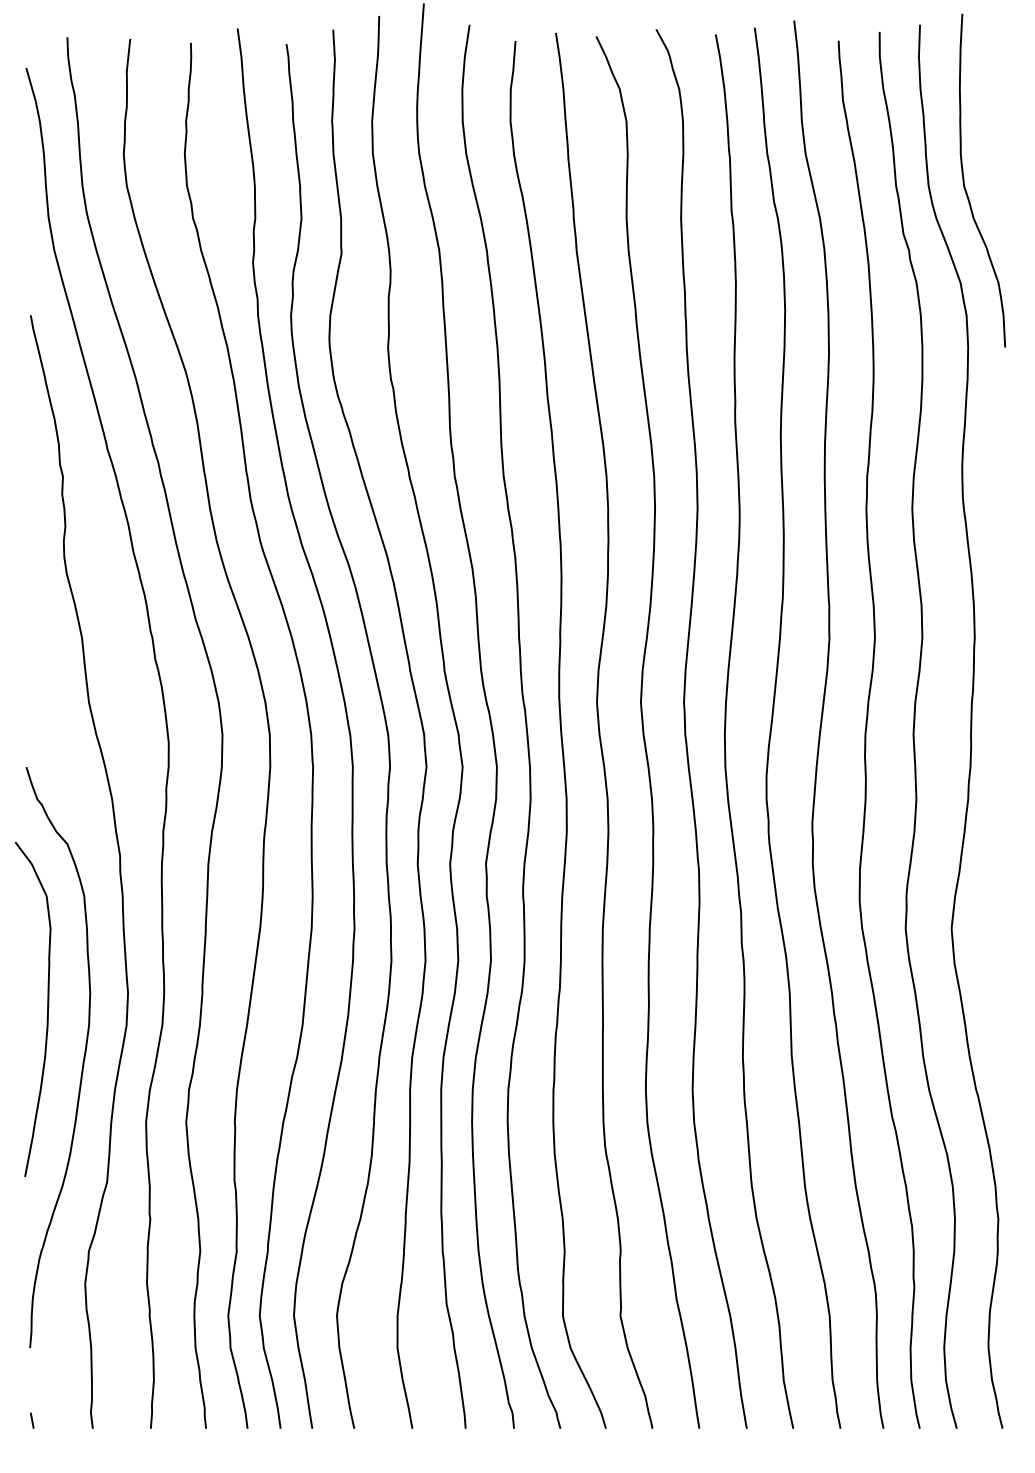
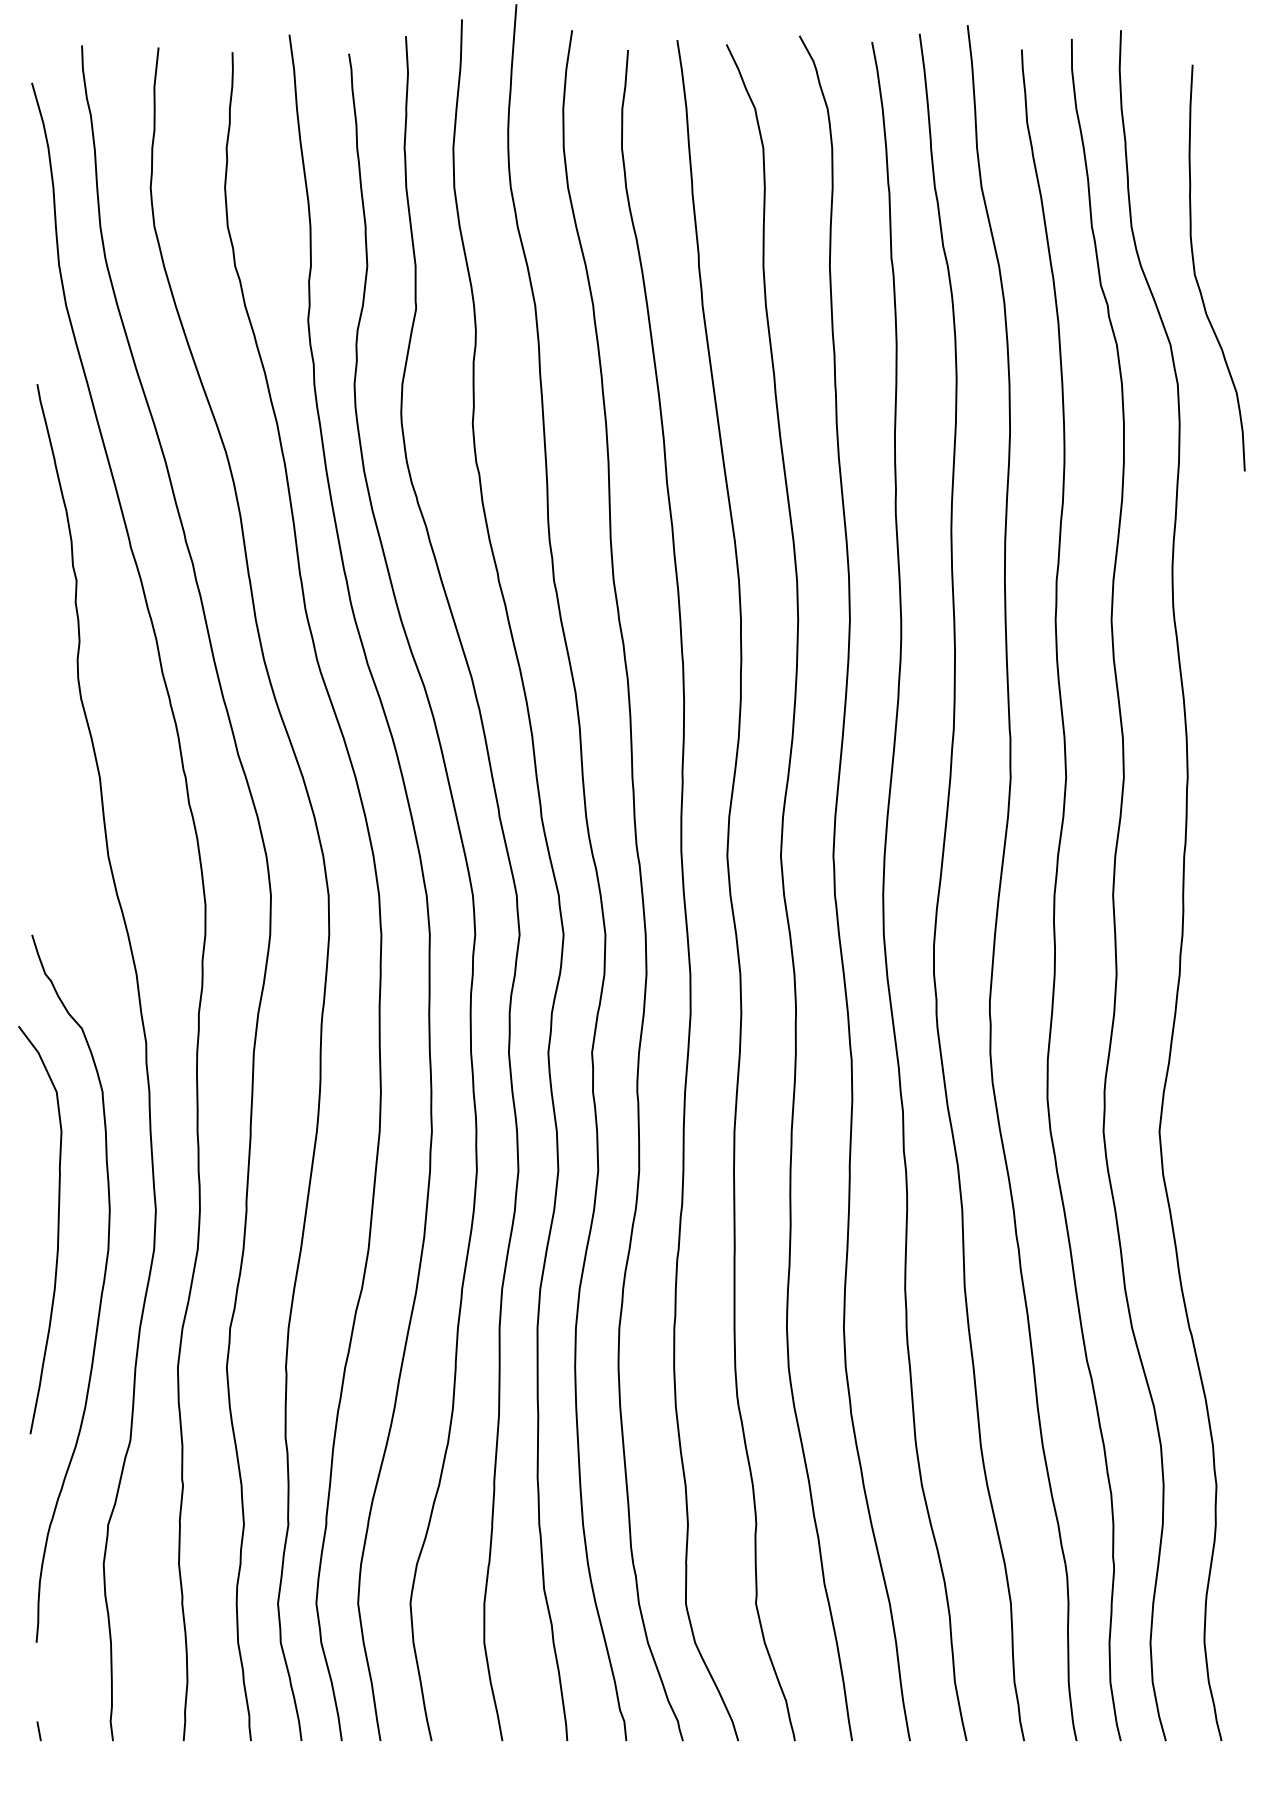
curve: (964, 181) -> (1195, 269), moved

